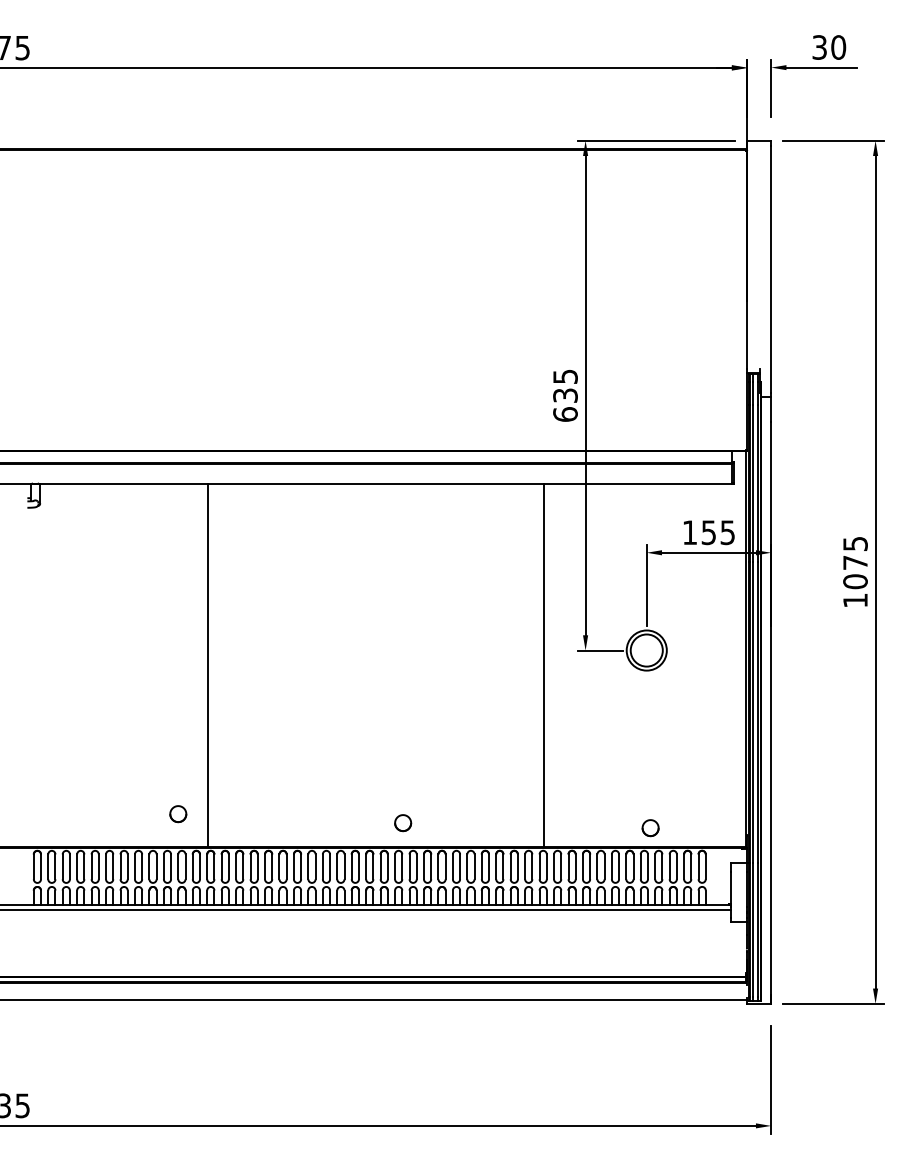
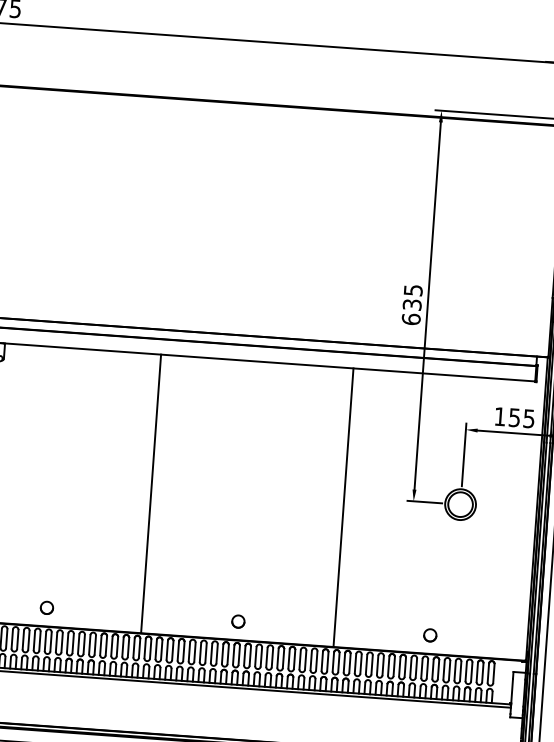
line: (207, 664) -> (150, 493), moved
line: (544, 664) -> (343, 507), moved
part: (178, 814) -> (47, 608), moved
part: (403, 823) -> (238, 621), moved
part: (650, 828) -> (430, 635), moved

